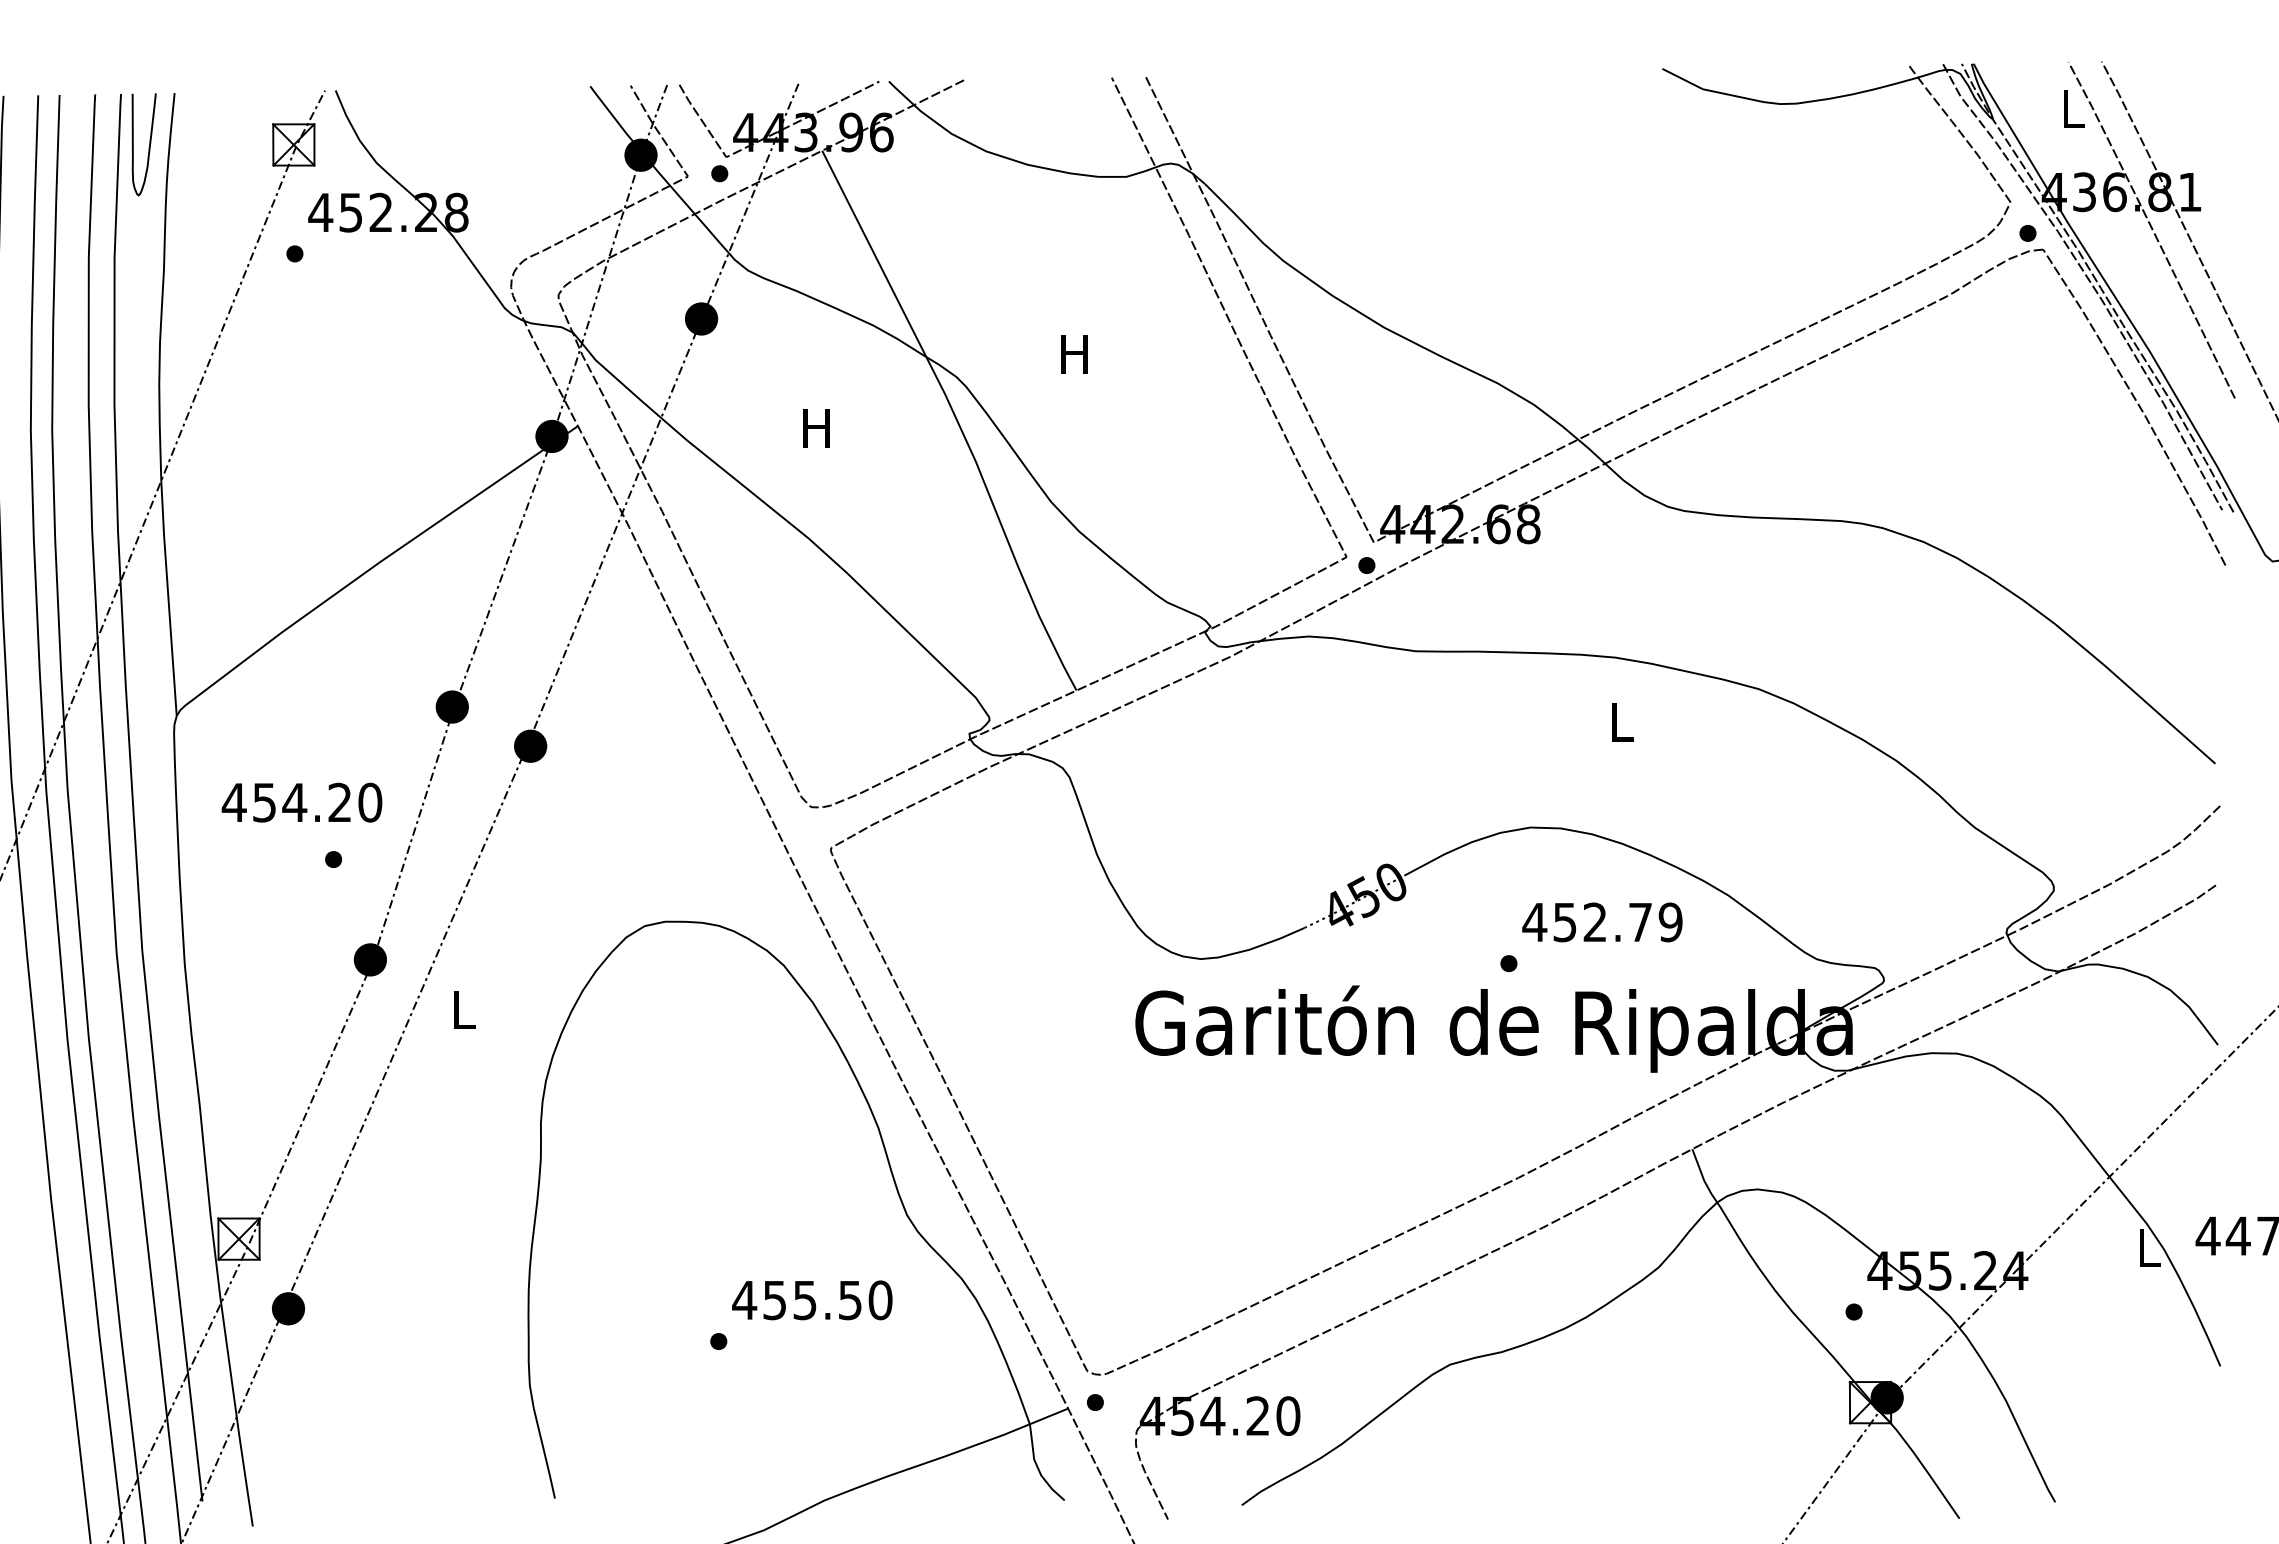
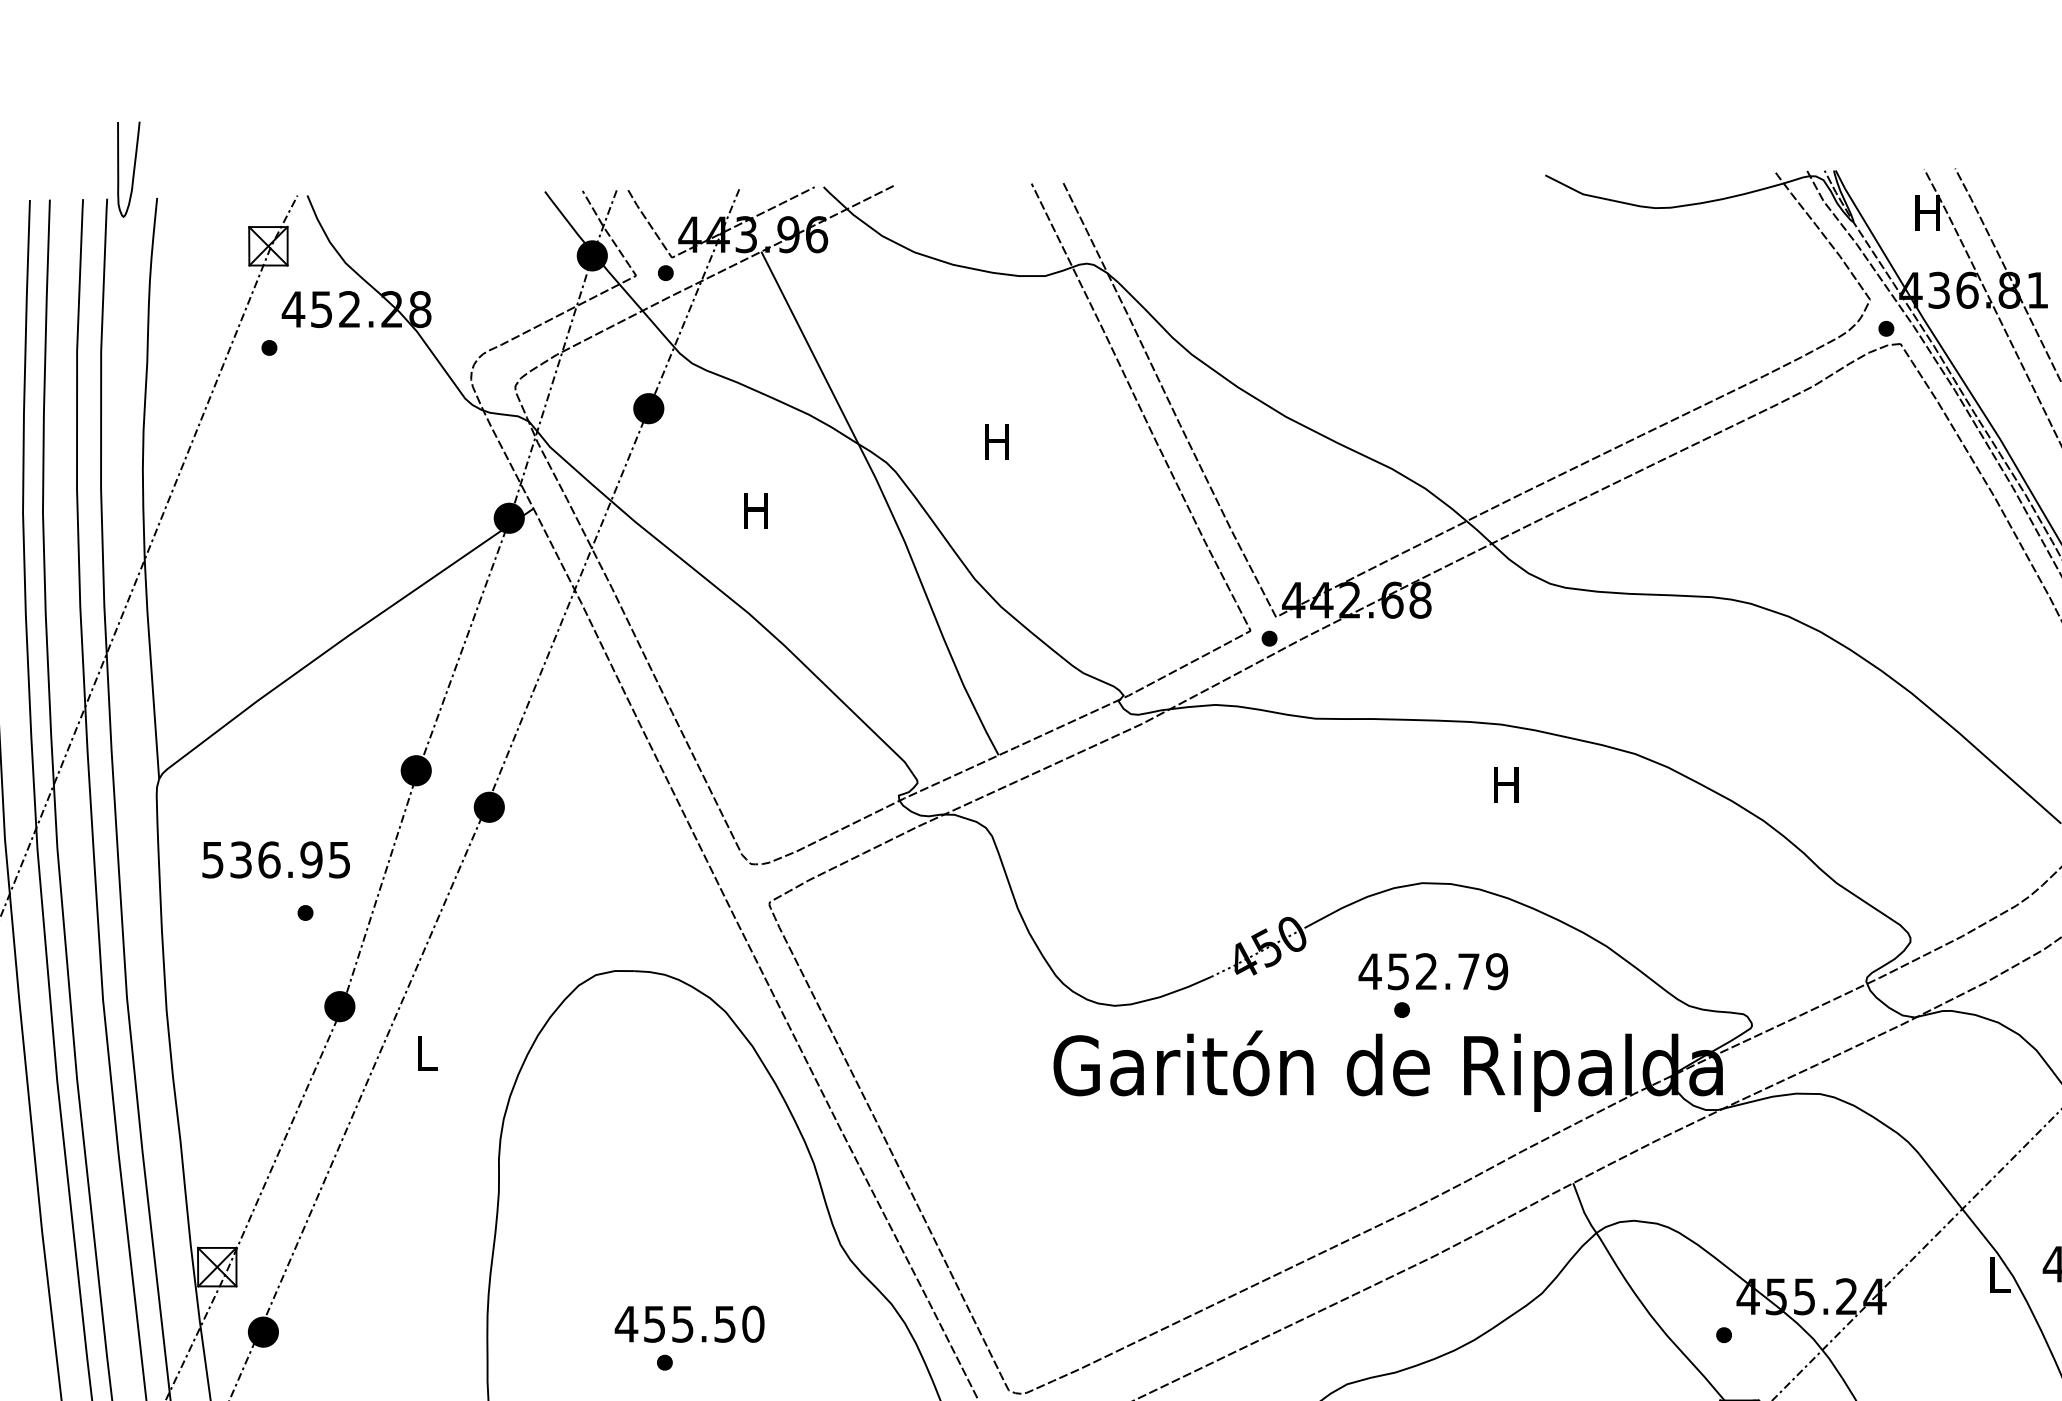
text: (2071, 108) -> (1926, 212), L -> H
curve: (148, 147) -> (132, 172), moved
text: (1620, 722) -> (1506, 785), L -> H
text: (301, 802) -> (275, 859), 454.20 -> 536.95
text: (1602, 922) -> (1433, 971), moved
text: (812, 1300) -> (689, 1324), moved

